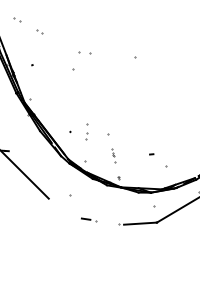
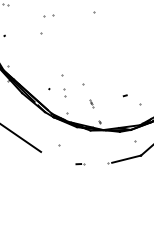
part: (86, 131) -> (63, 86), size x1.6
part: (113, 155) -> (91, 102), size x0.6
part: (89, 219) -> (80, 163), size x0.6

